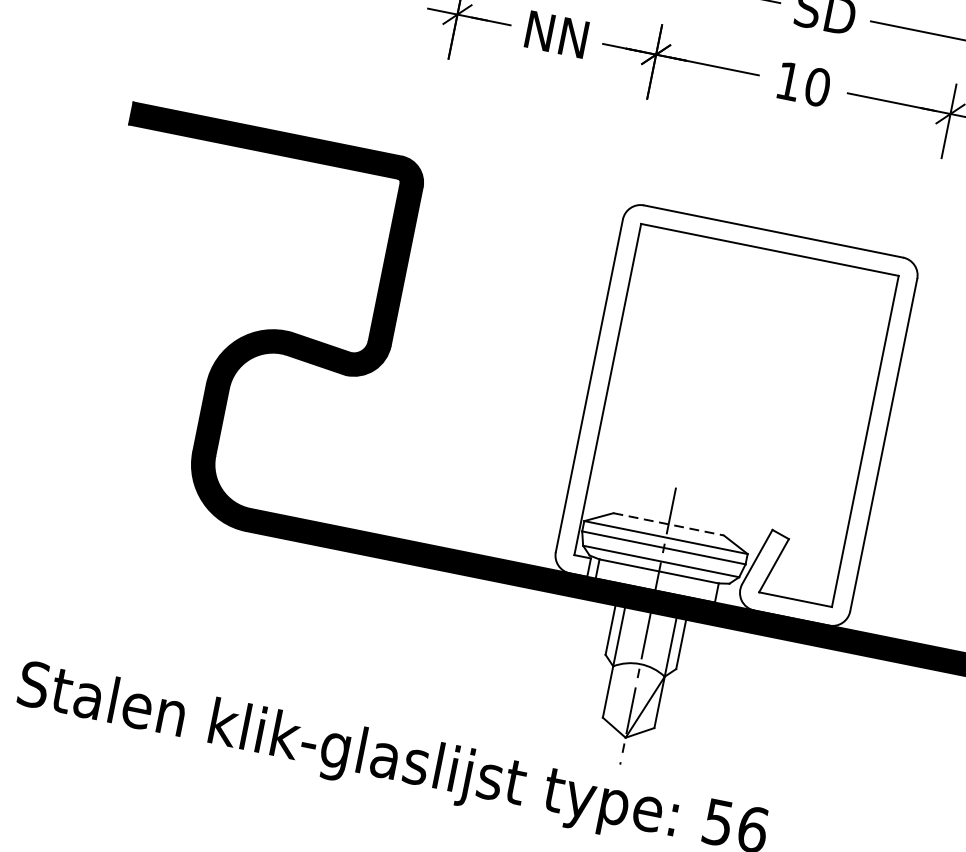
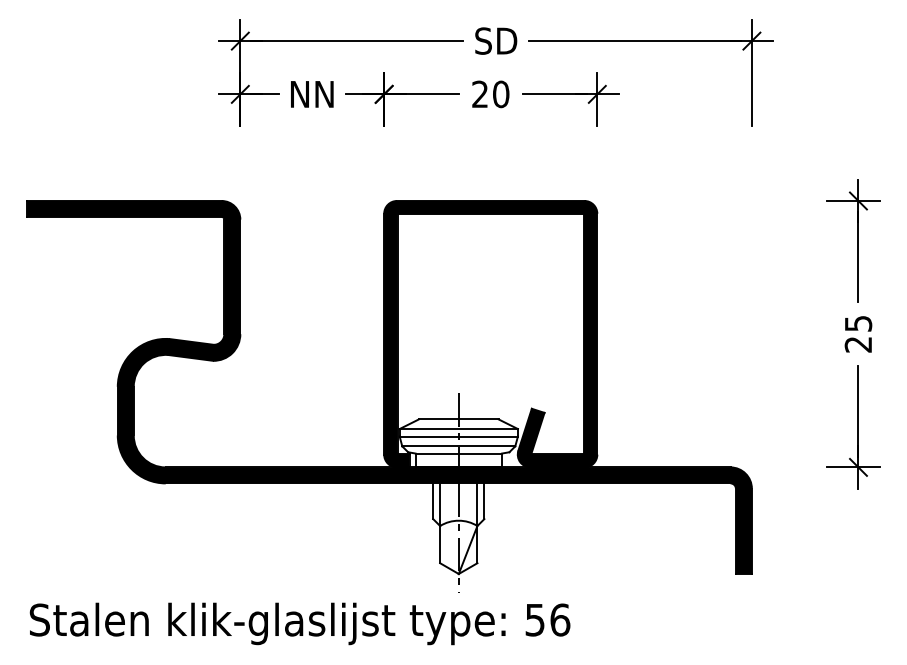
text: (788, 79) -> (479, 93), 10 -> 20
fill: (736, 414) -> (490, 333), added
line: (668, 524) -> (458, 419), dashed -> solid

